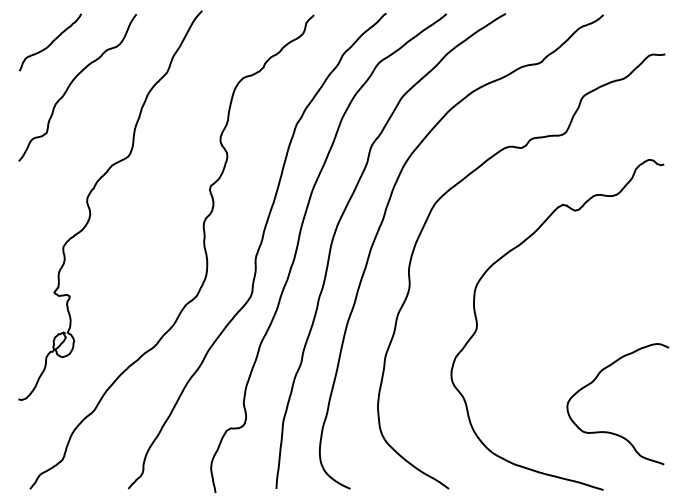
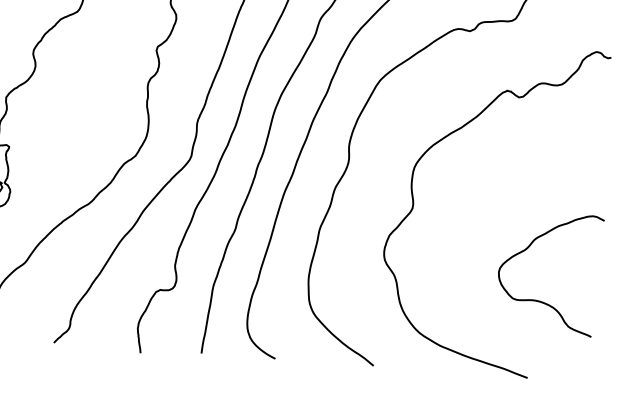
curve: (609, 431) -> (539, 300), moved

